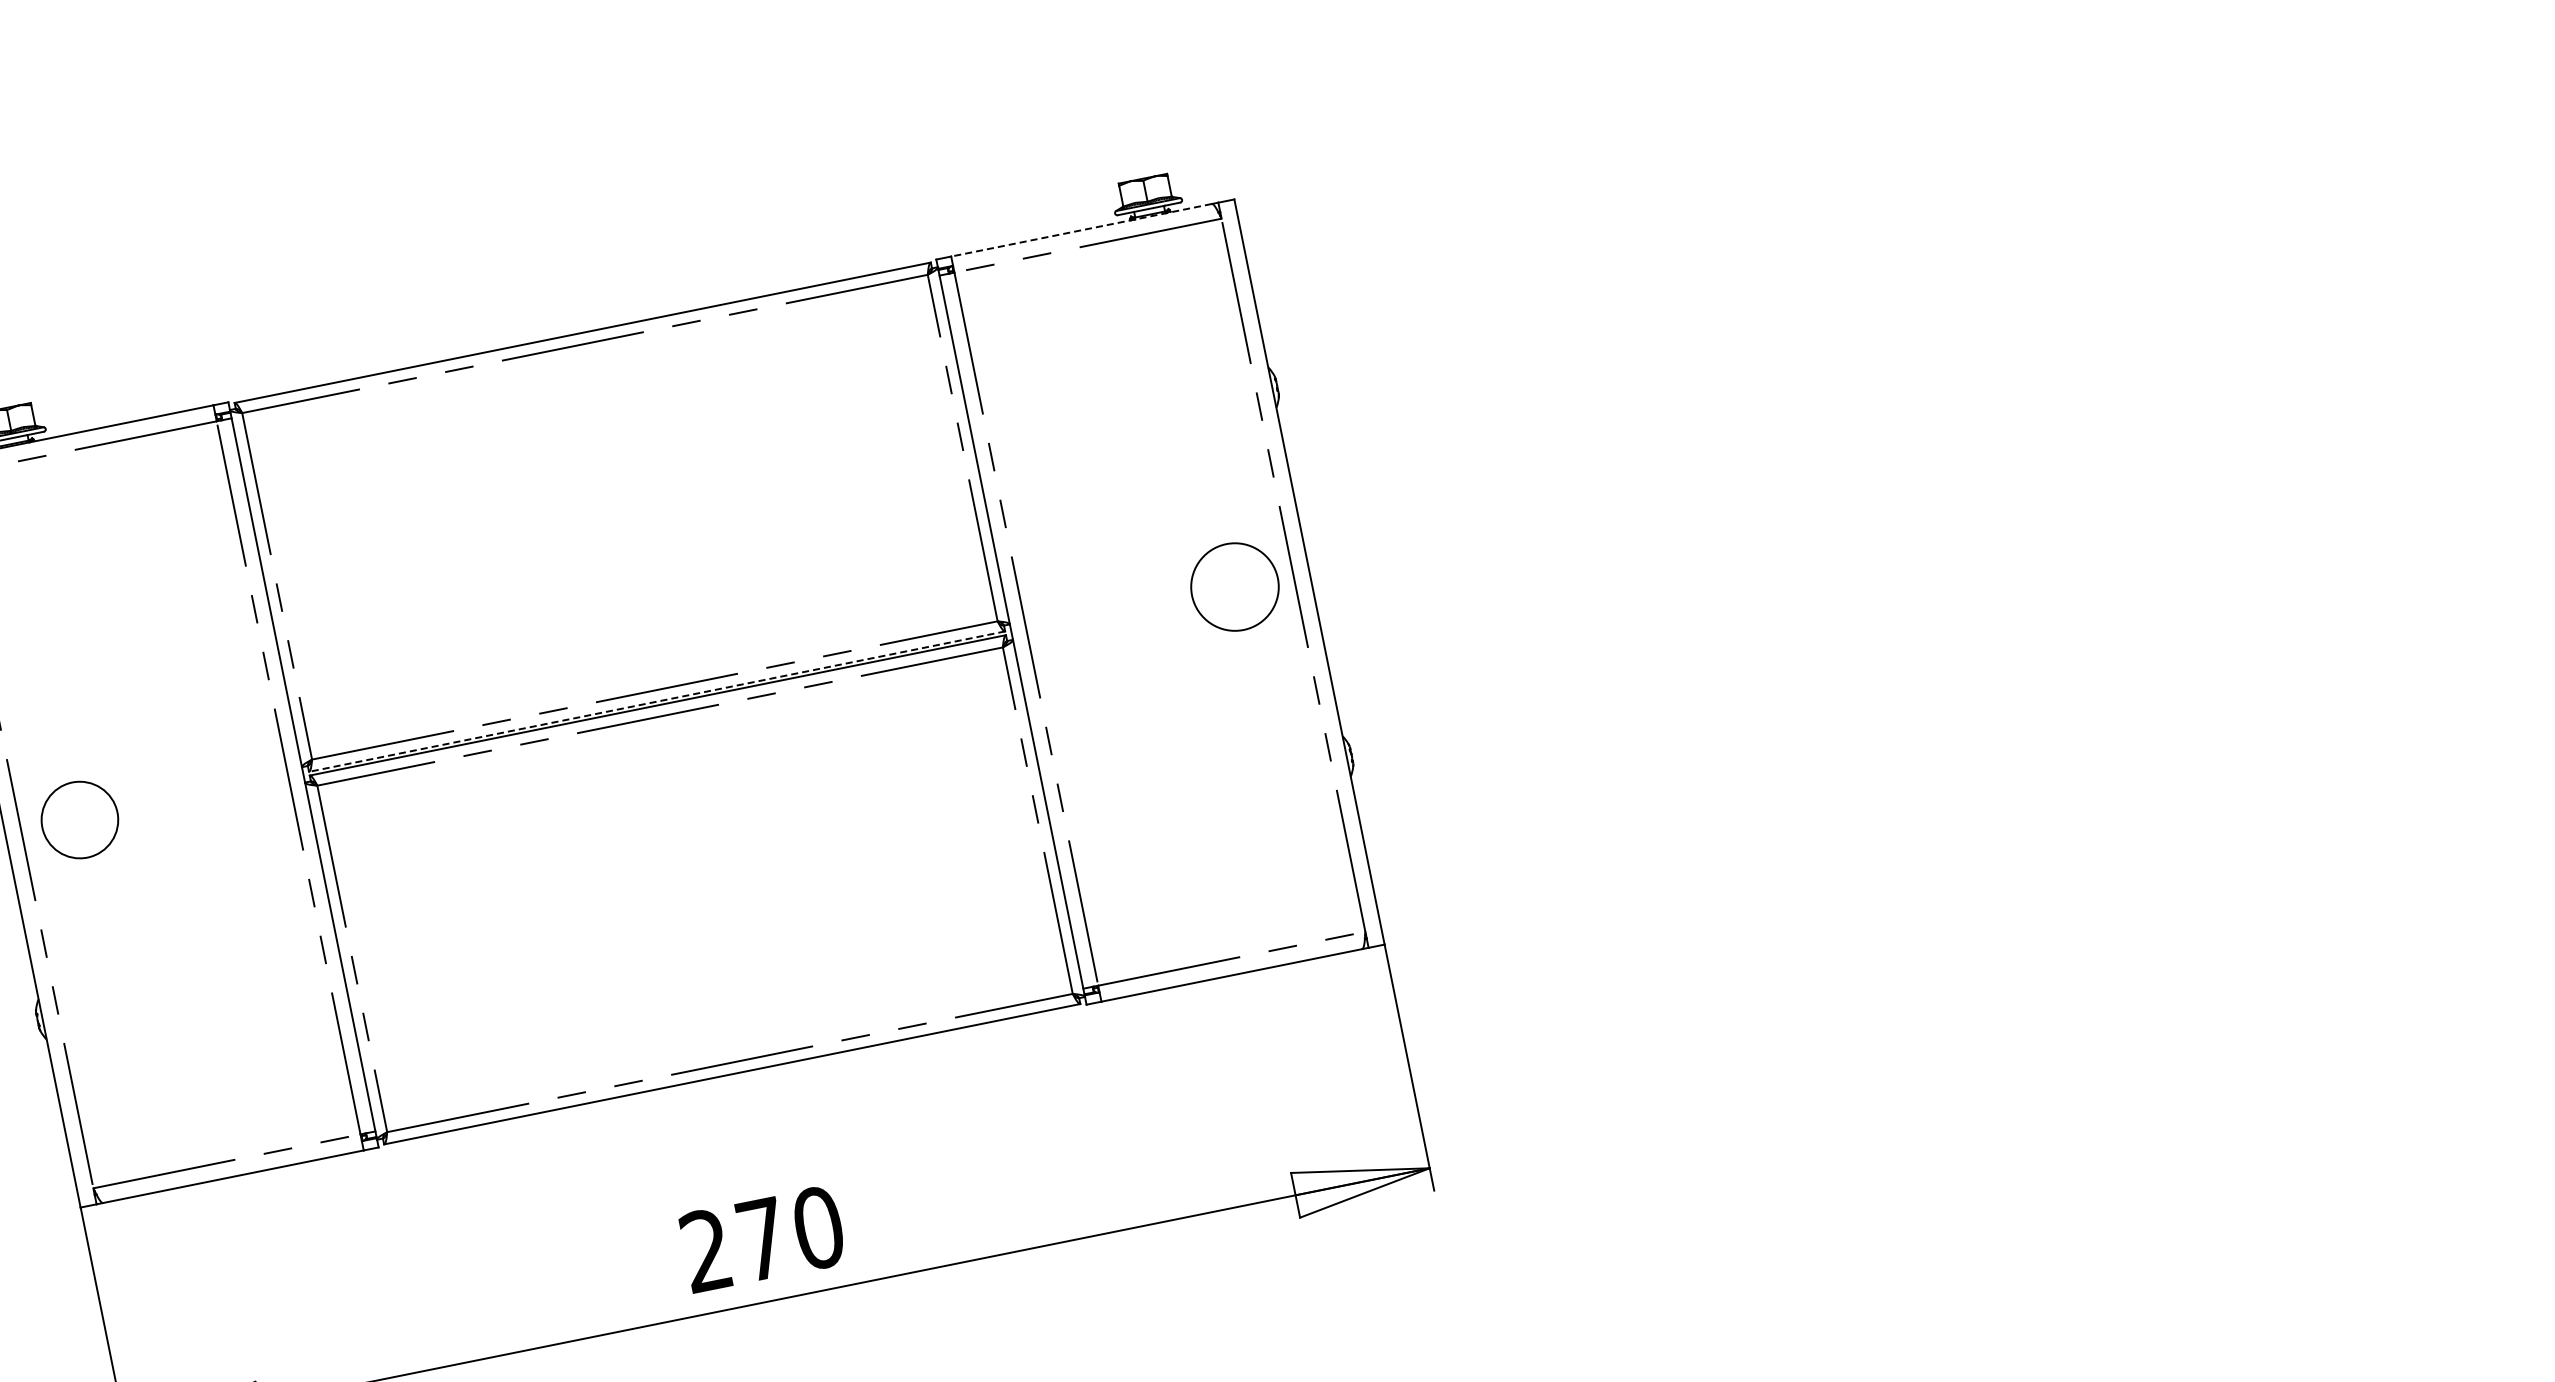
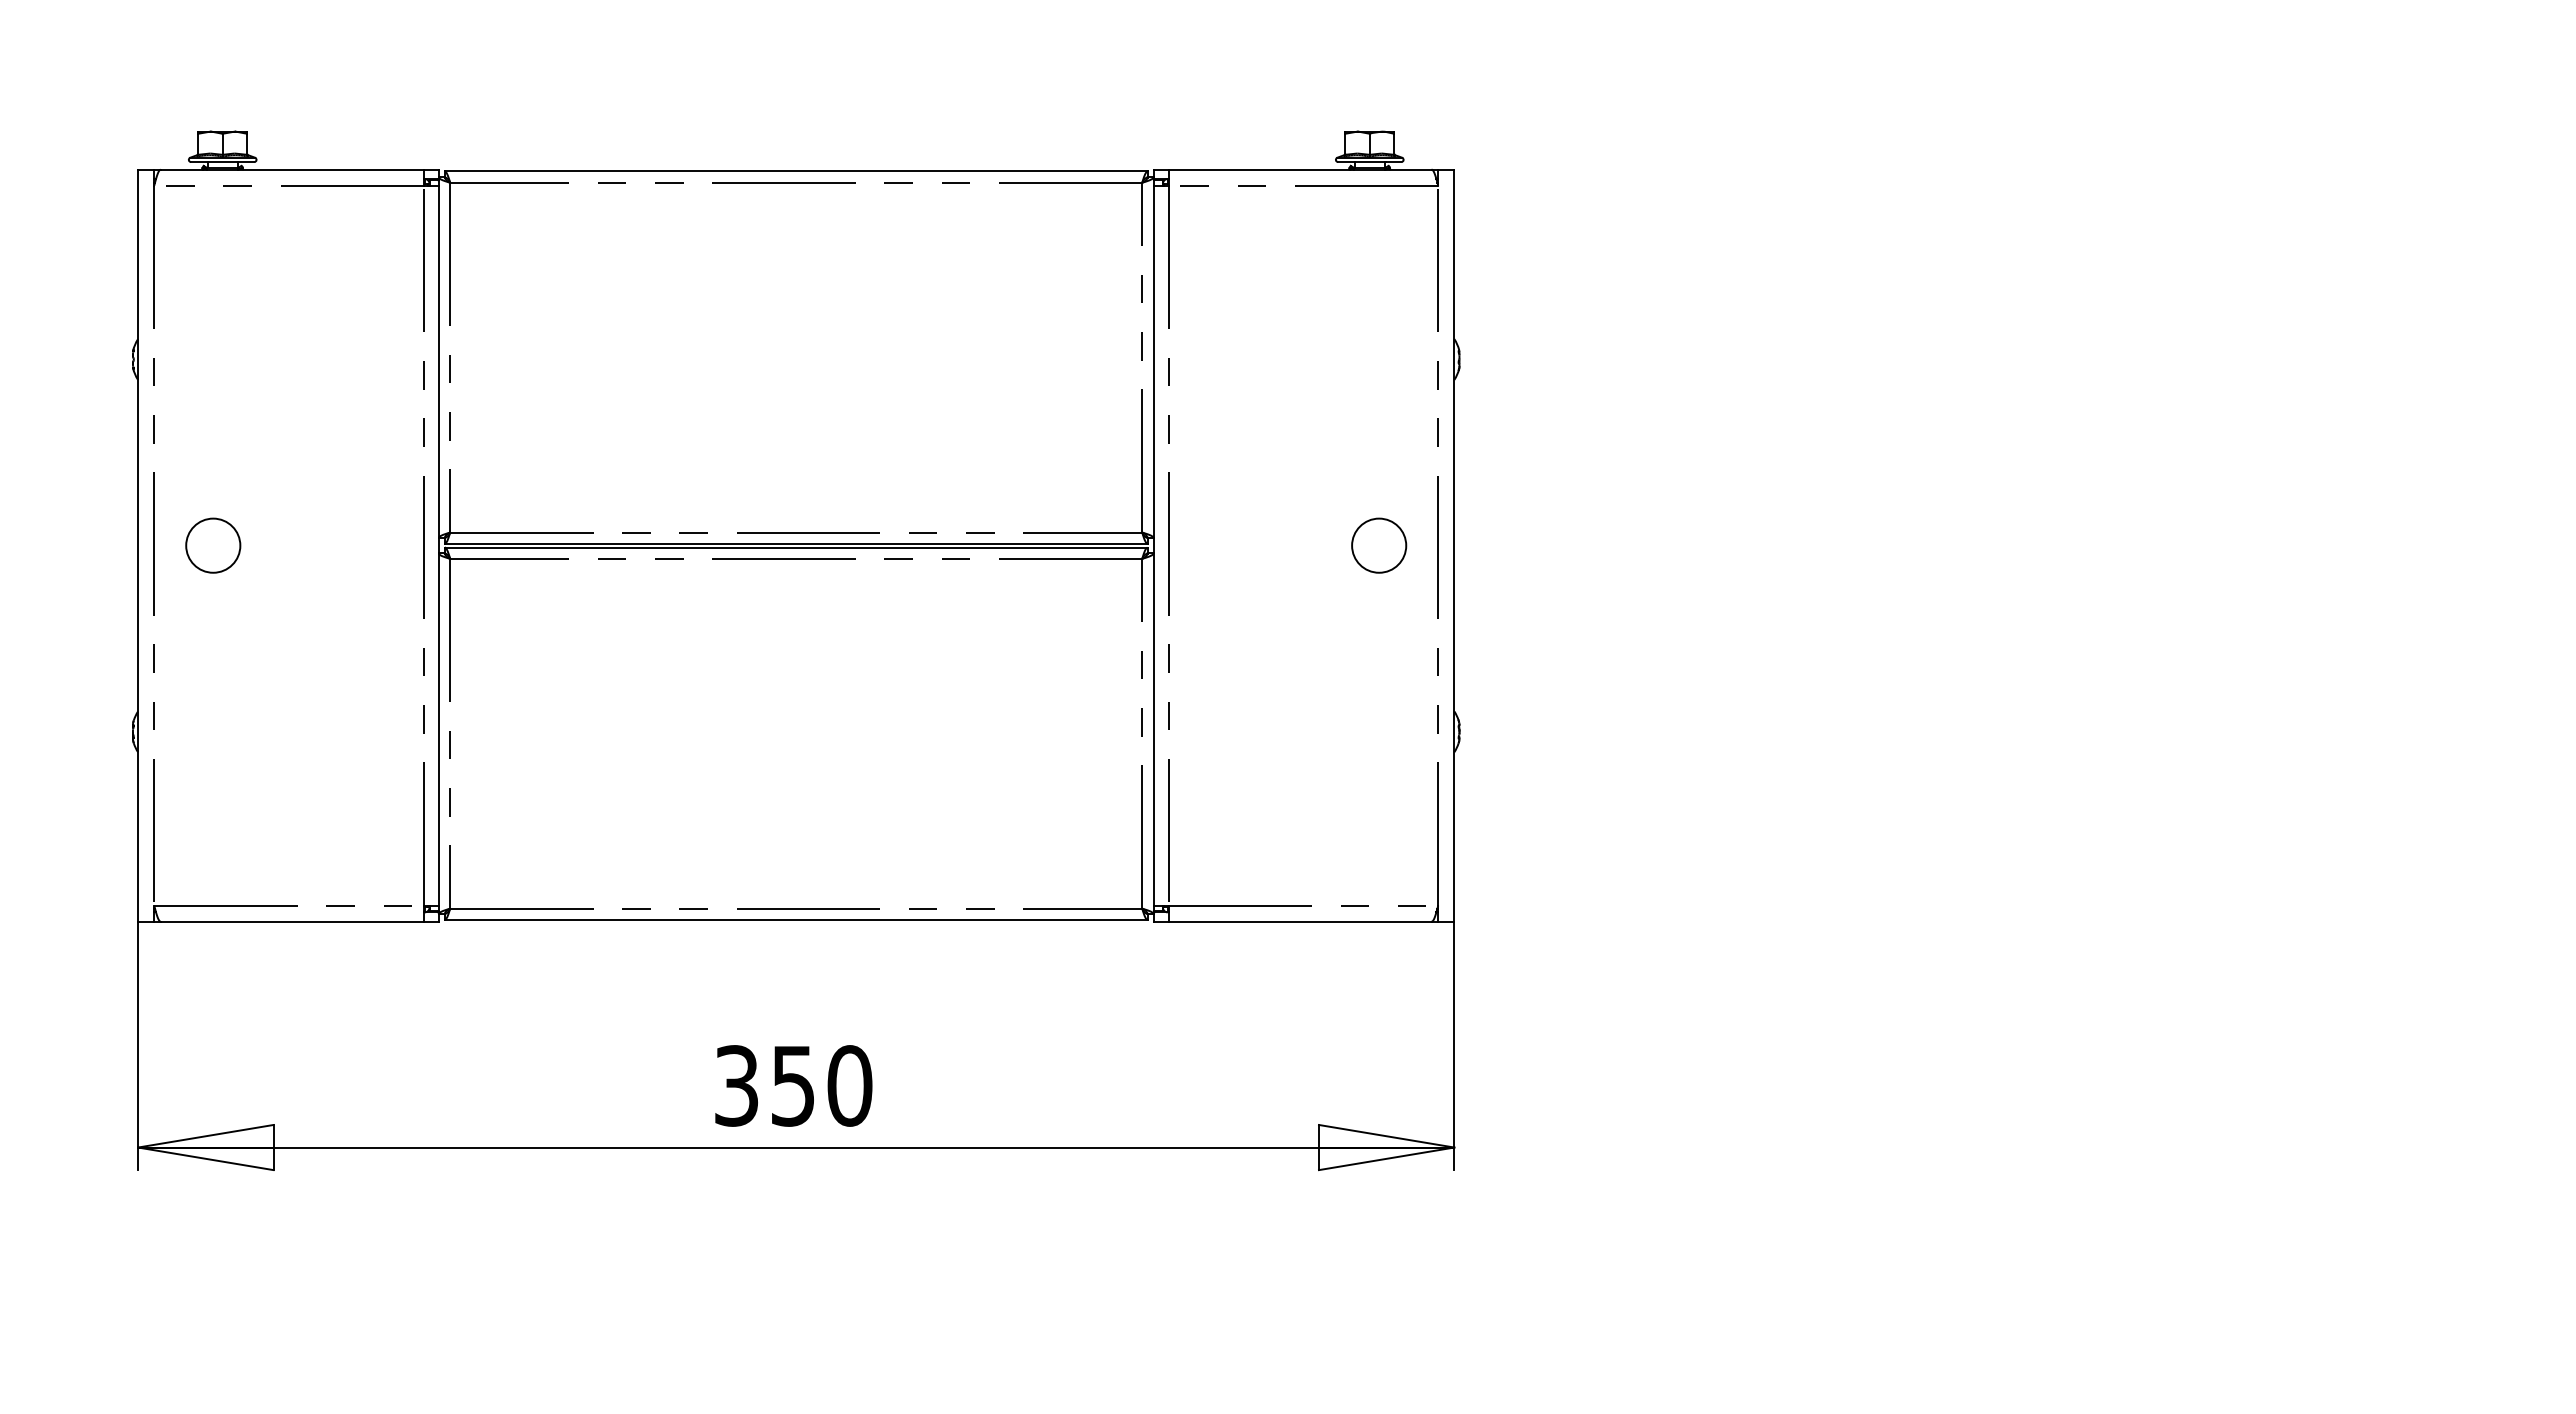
line: (1081, 230) -> (1300, 169), dashed -> solid
circle: (1235, 586) -> (1379, 545), size x0.62
line: (656, 701) -> (795, 543), dashed -> solid
circle: (80, 819) -> (213, 545), size x0.71
text: (733, 1244) -> (764, 1085), 270 -> 350

